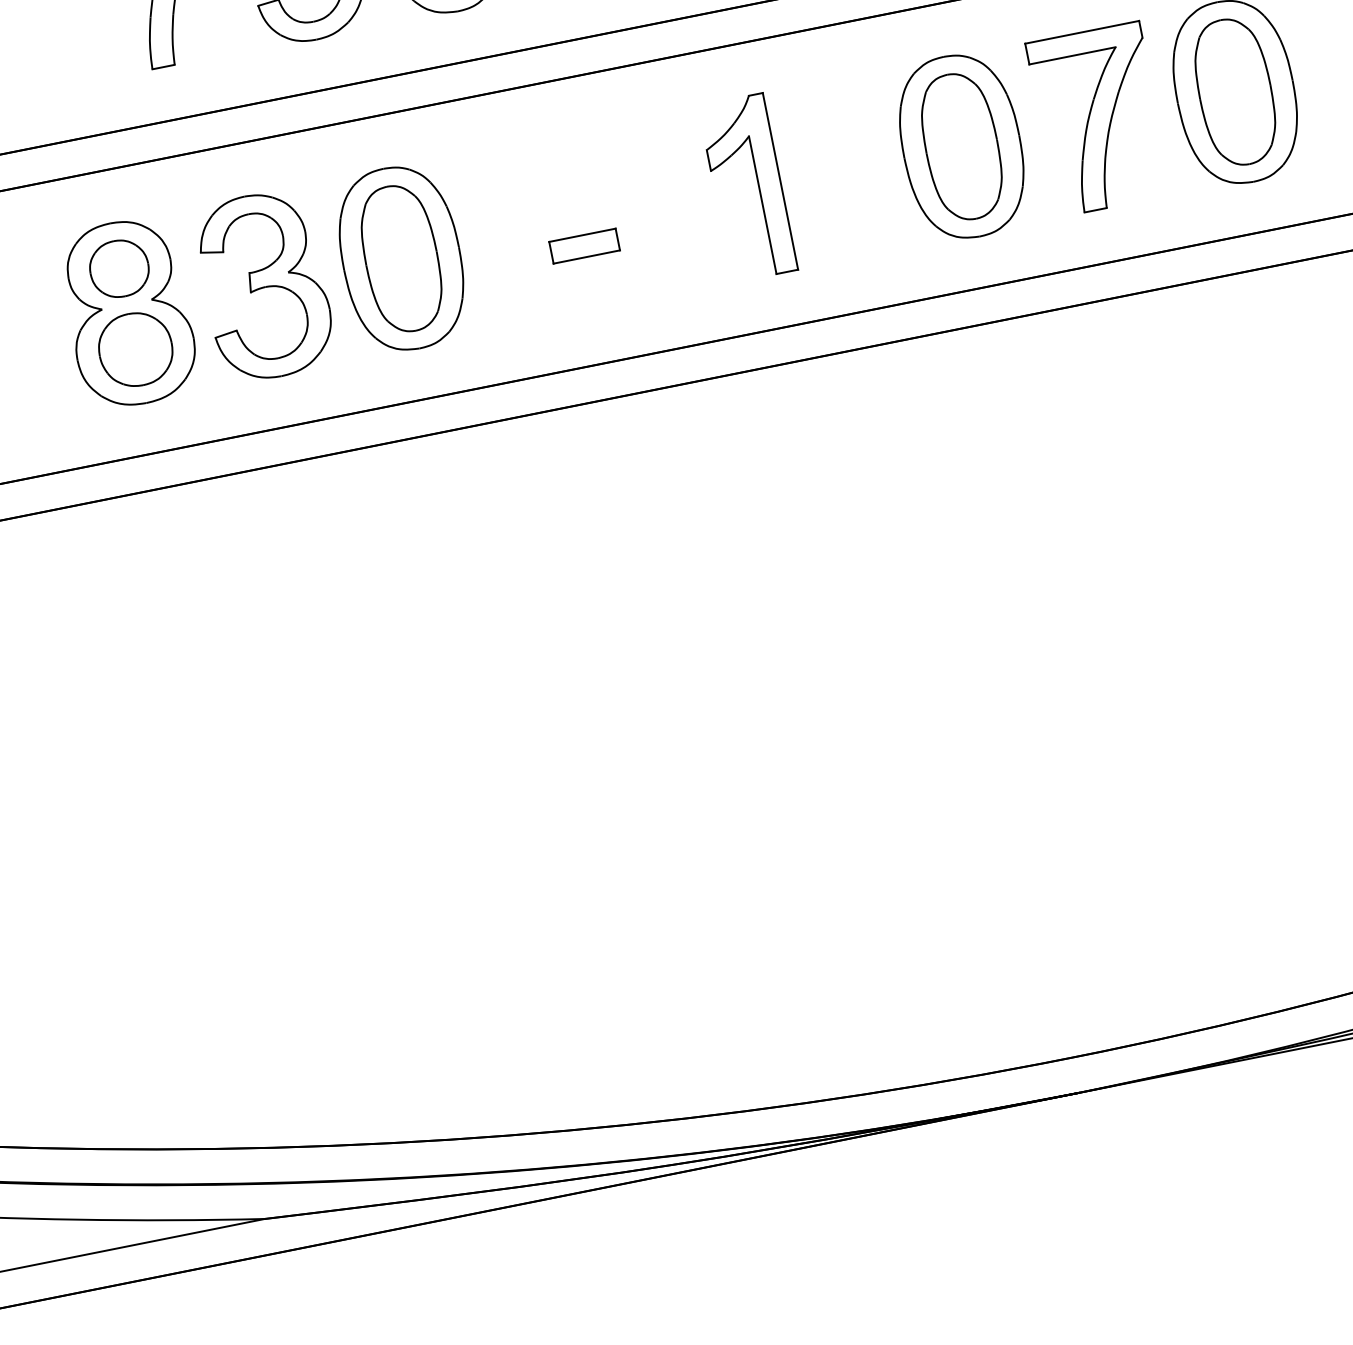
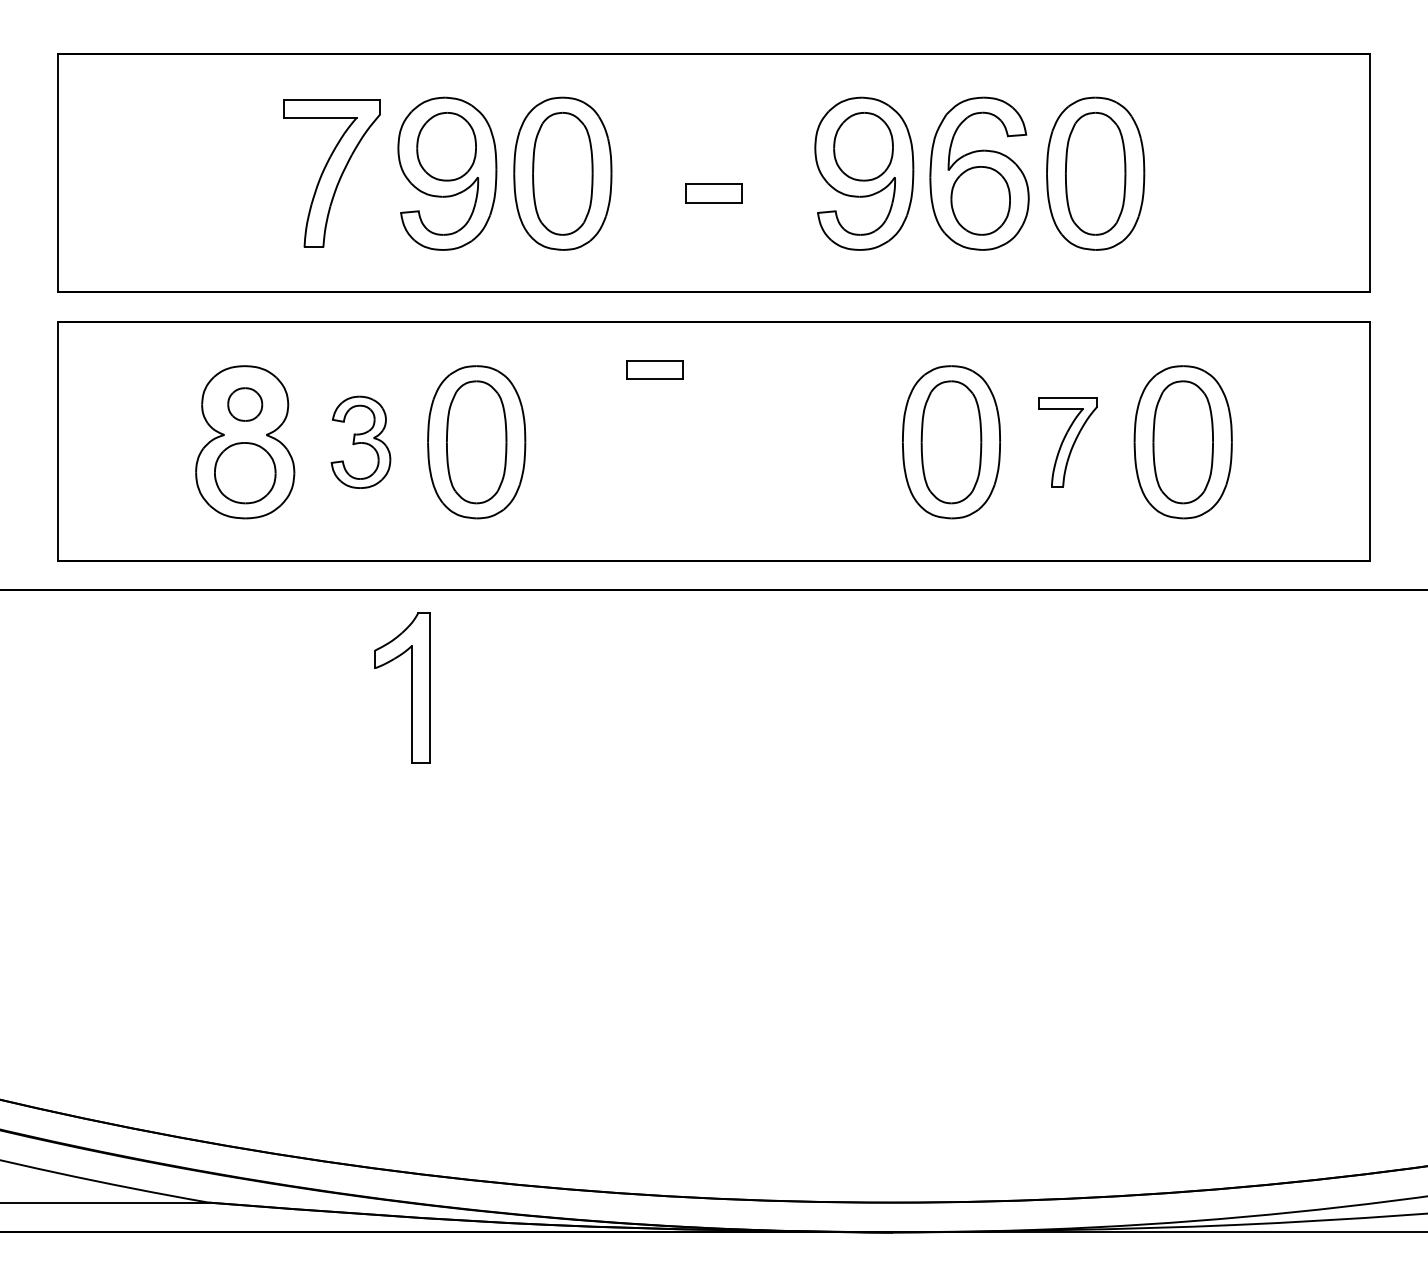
part: (1099, 119) -> (1068, 442), size x0.6
part: (758, 185) -> (411, 687), moved
part: (584, 245) -> (654, 369), moved
part: (119, 268) -> (245, 404), size x0.7
part: (264, 286) -> (360, 442), size x0.6

